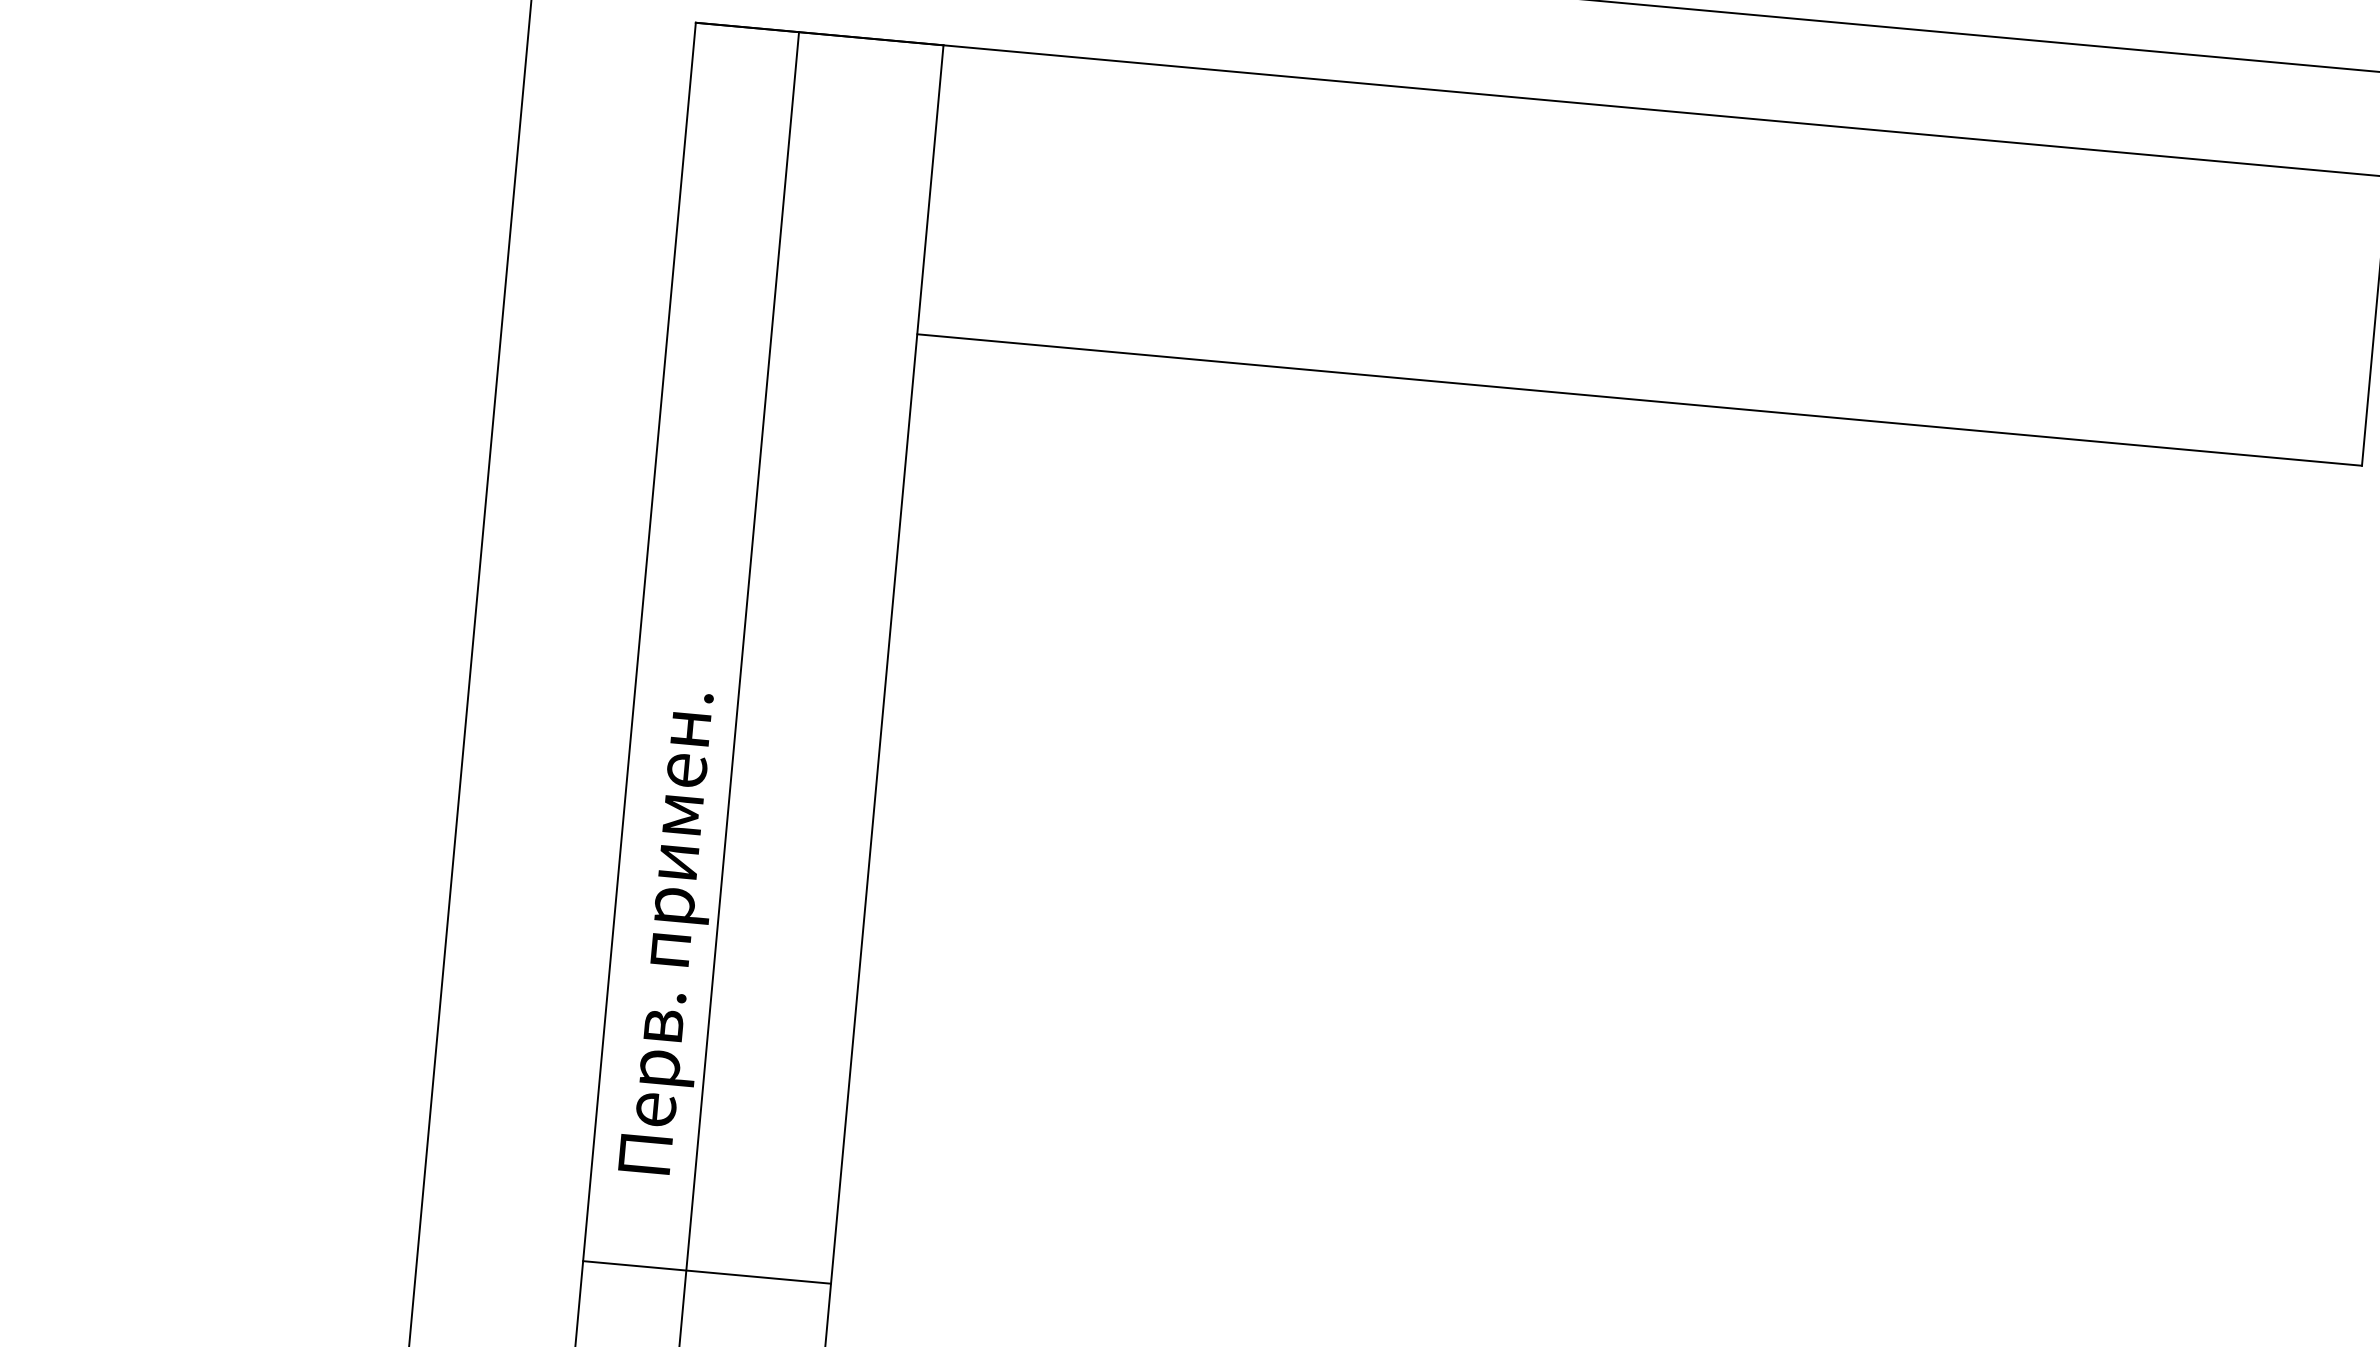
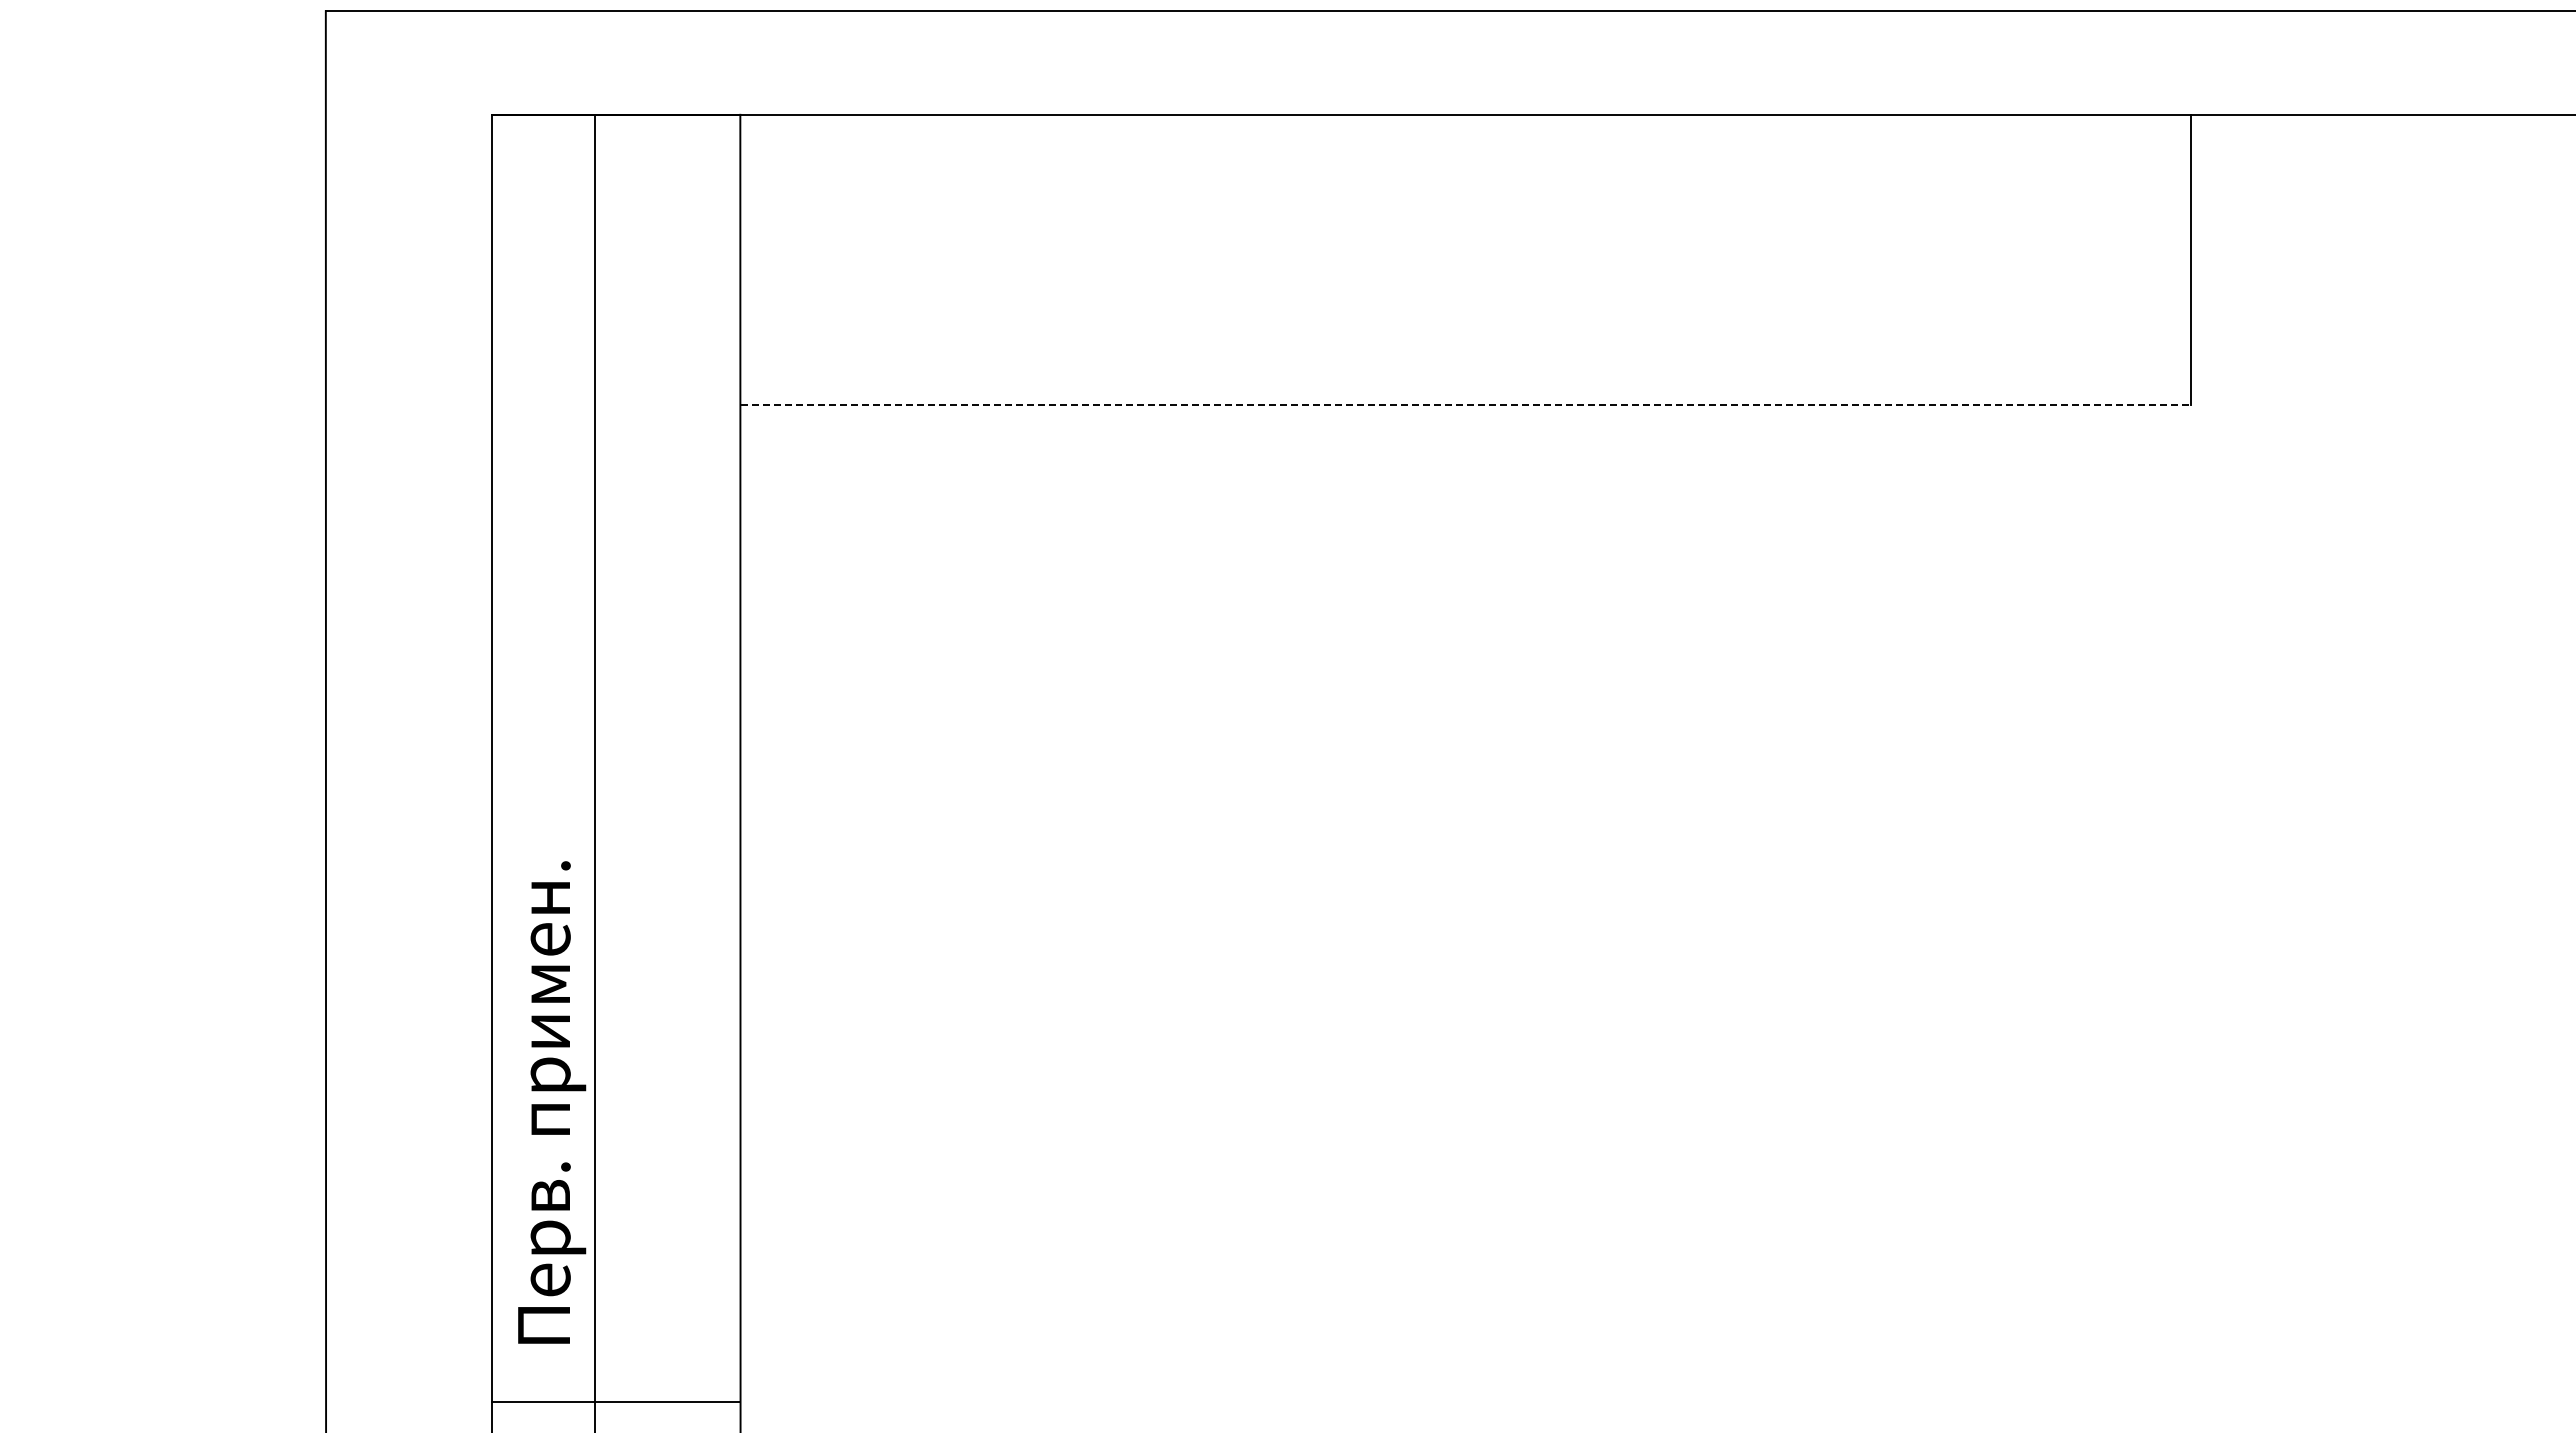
line: (1640, 399) -> (1466, 404), solid -> dashed
text: (674, 933) -> (552, 1102), moved
line: (706, 1272) -> (615, 1402), moved

